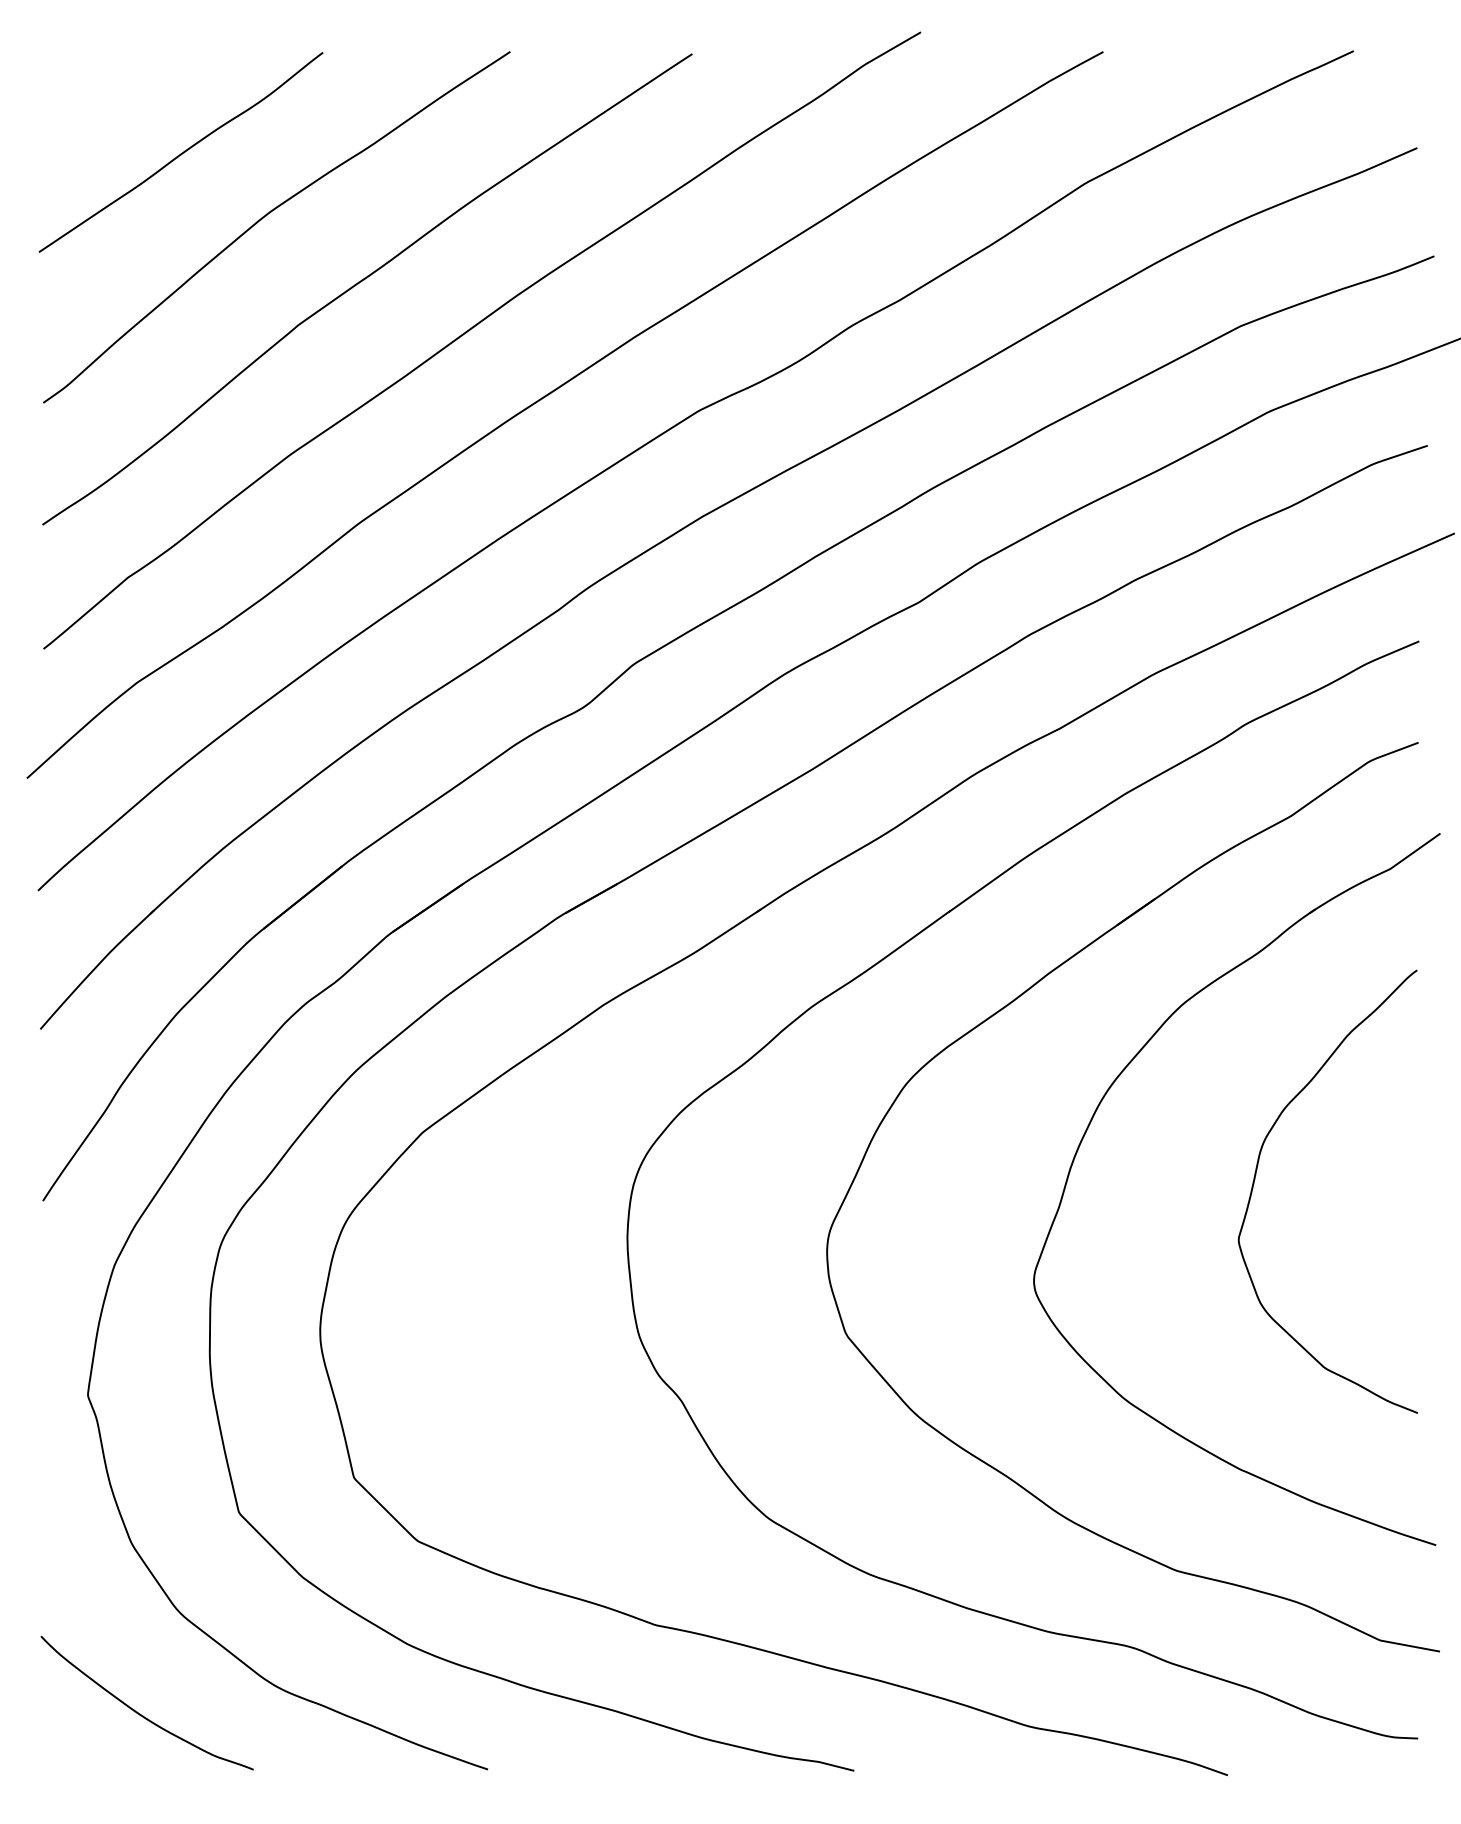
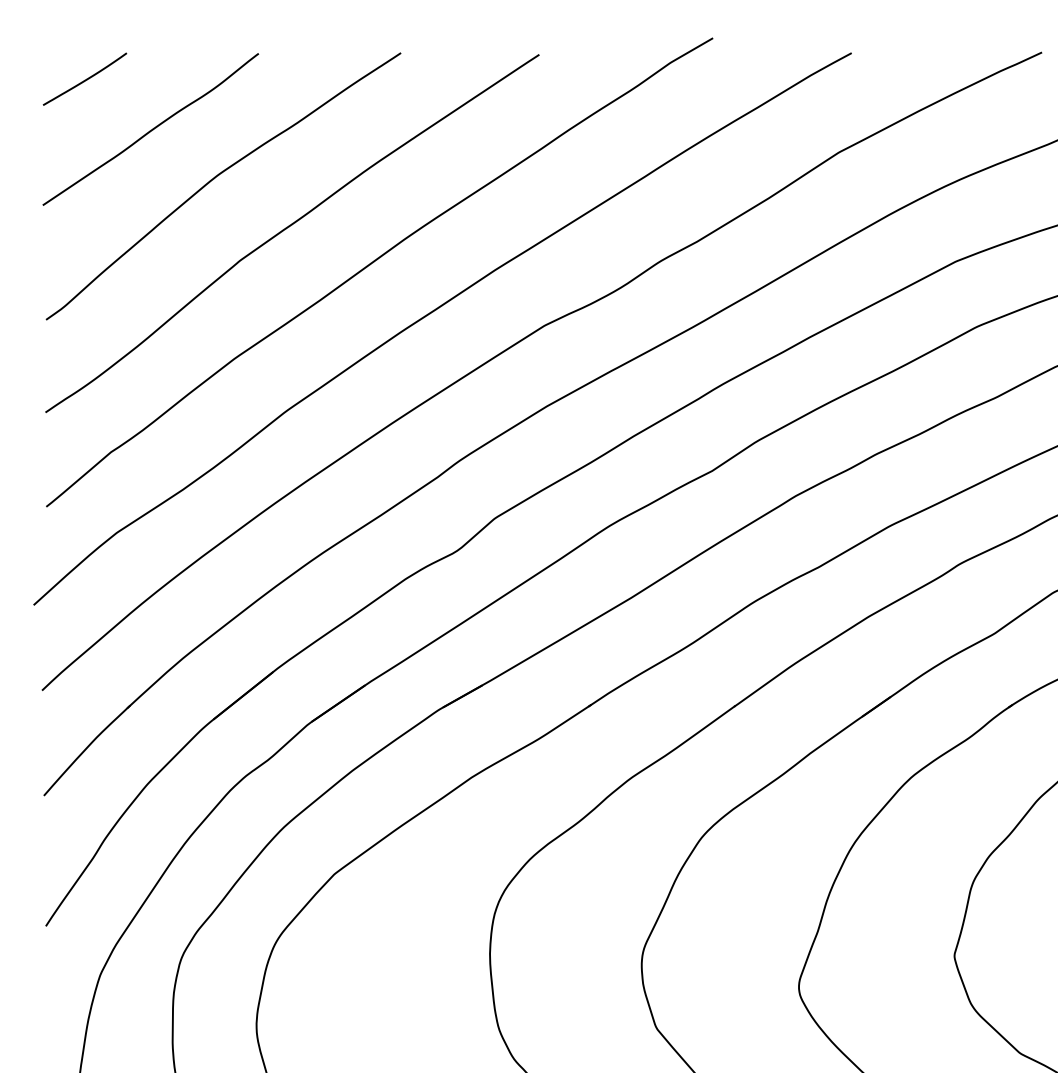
curve: (95, 86) -> (85, 79), added

